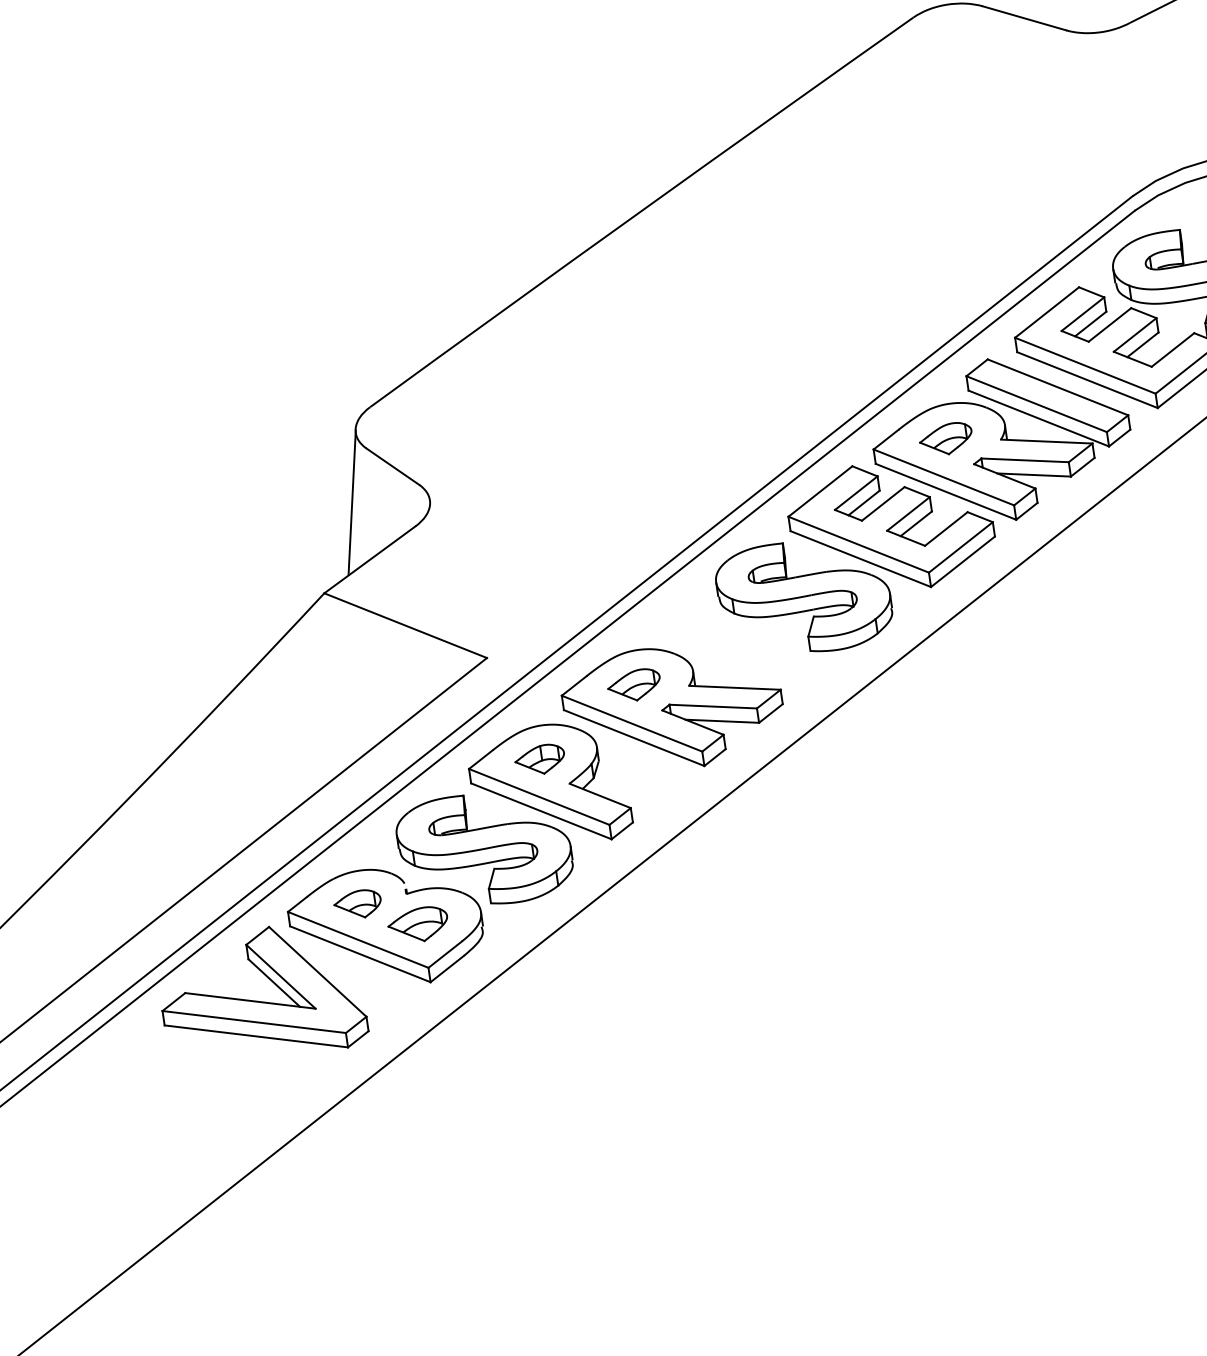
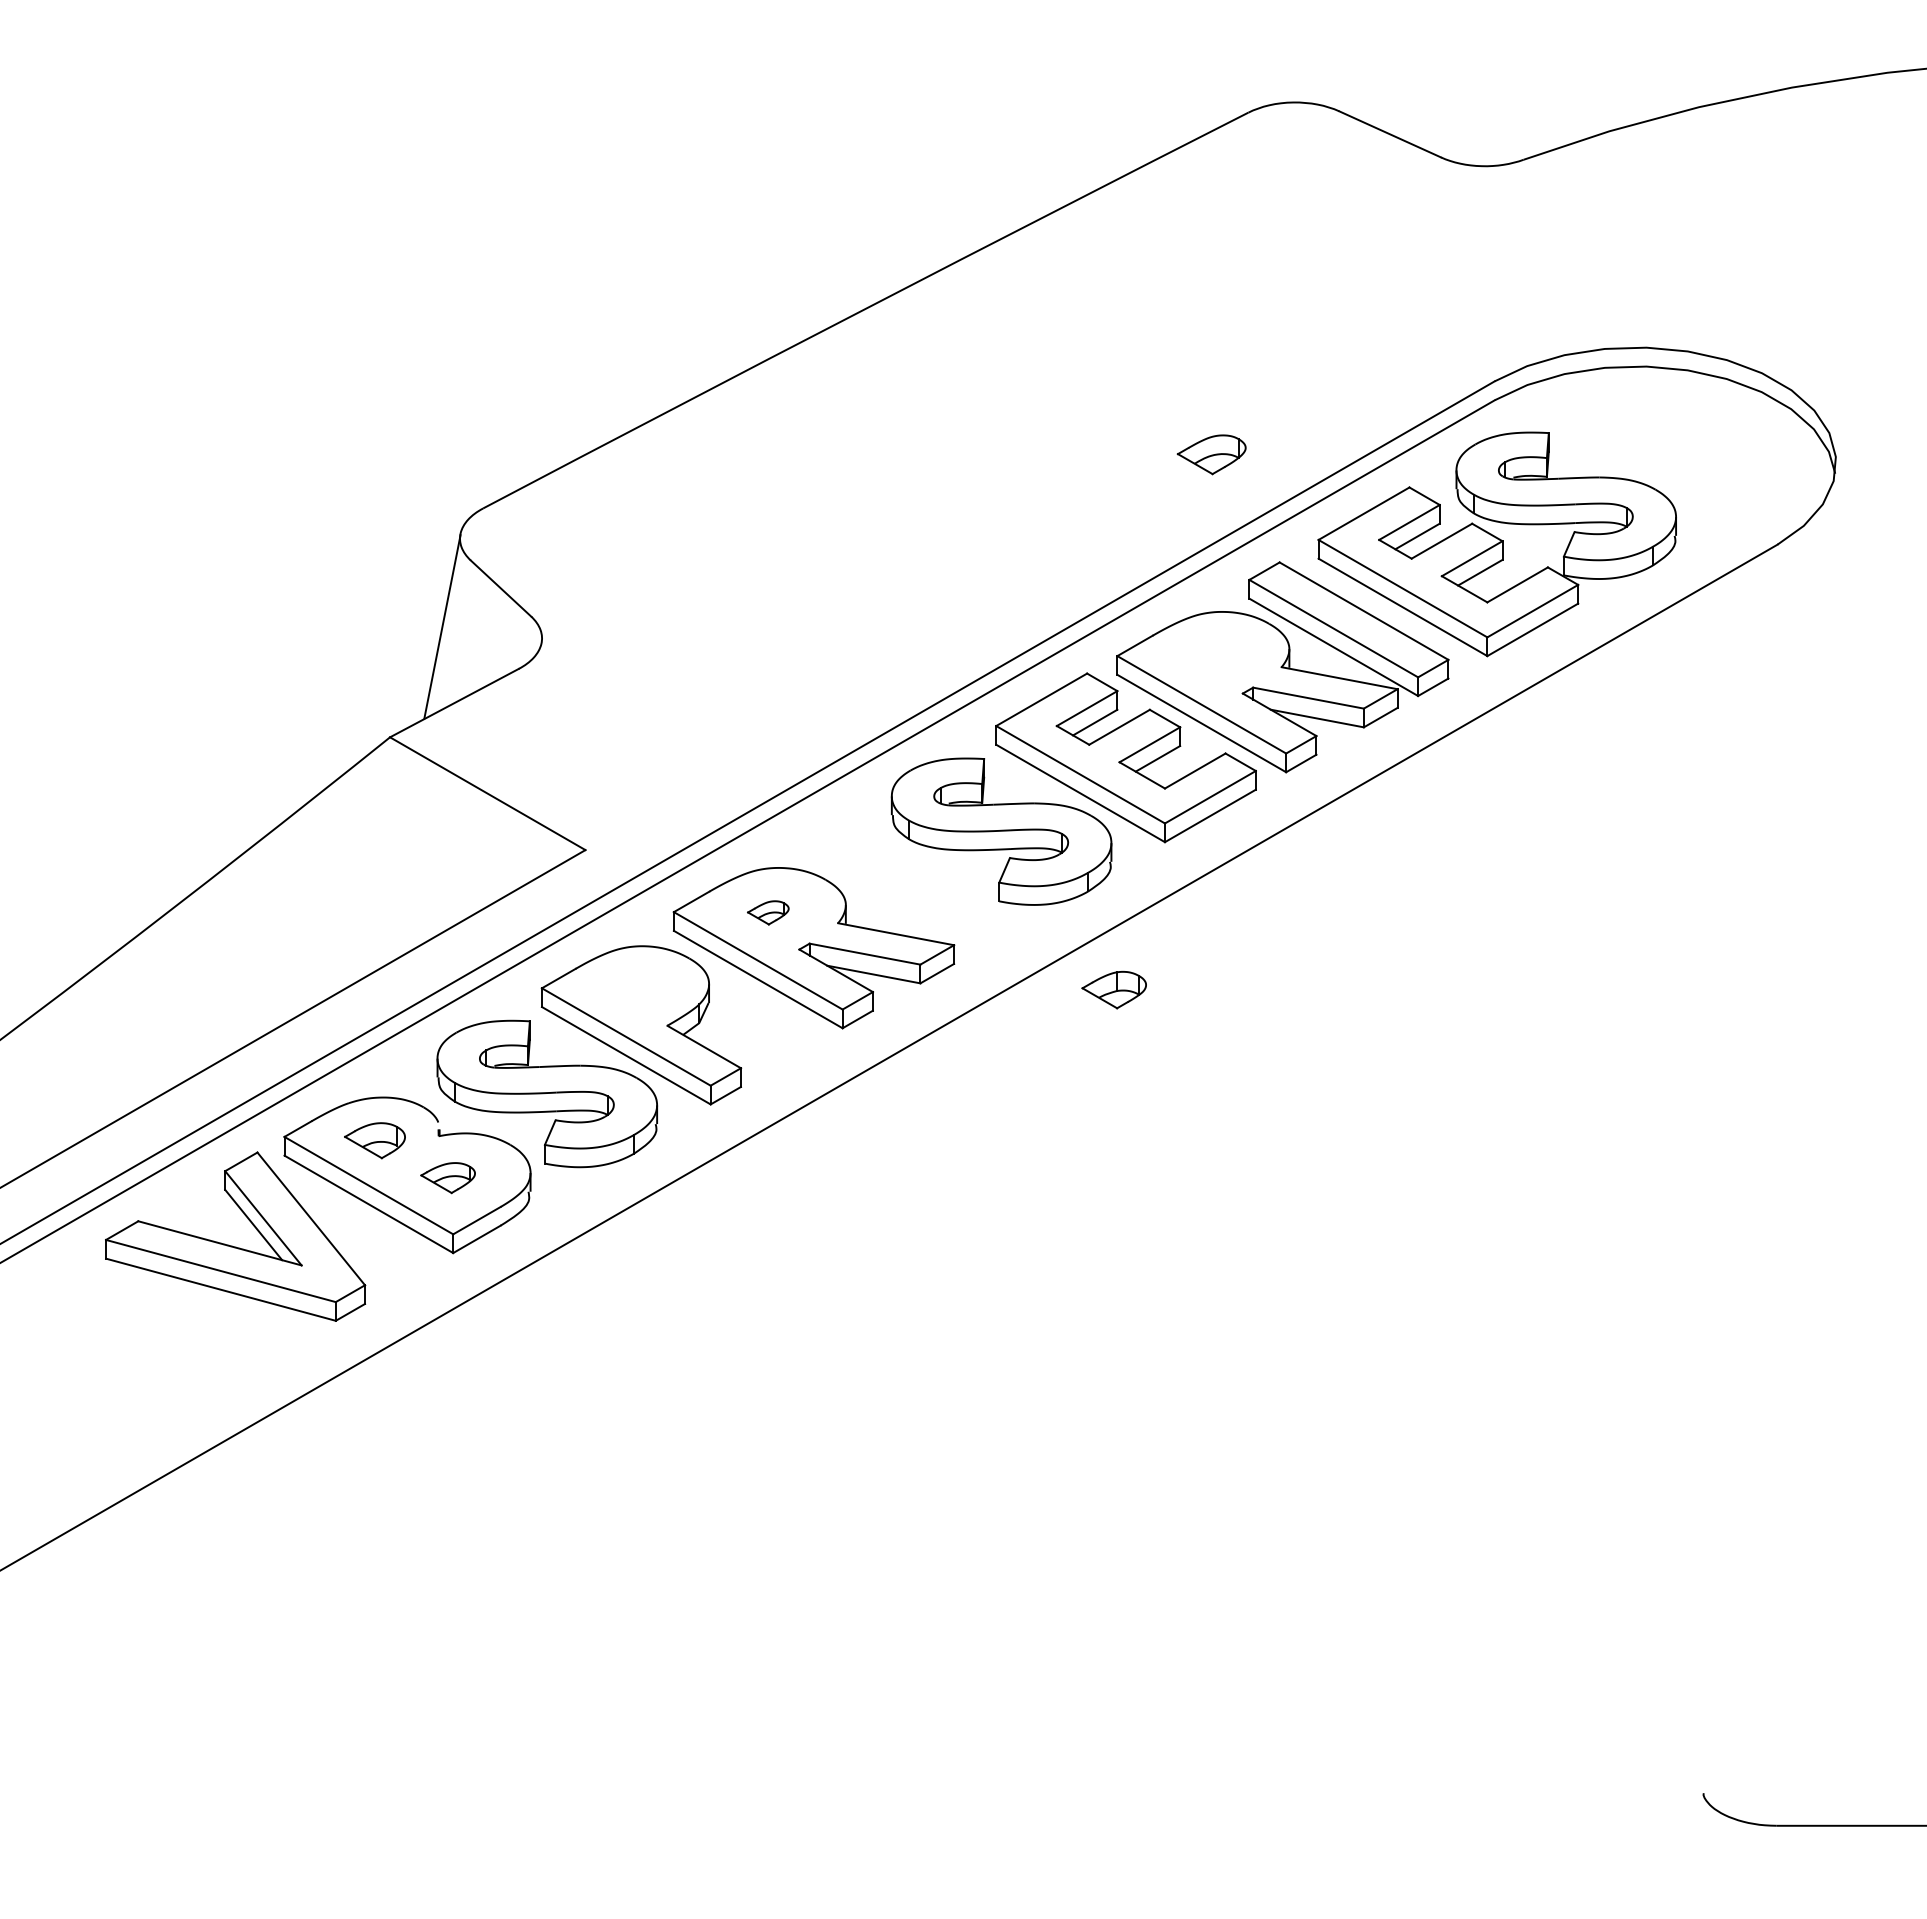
part: (945, 439) -> (1211, 454), moved
part: (634, 685) -> (768, 912), size x0.6
part: (539, 759) -> (1113, 989), moved
part: (417, 924) -> (447, 1177), size x0.7

